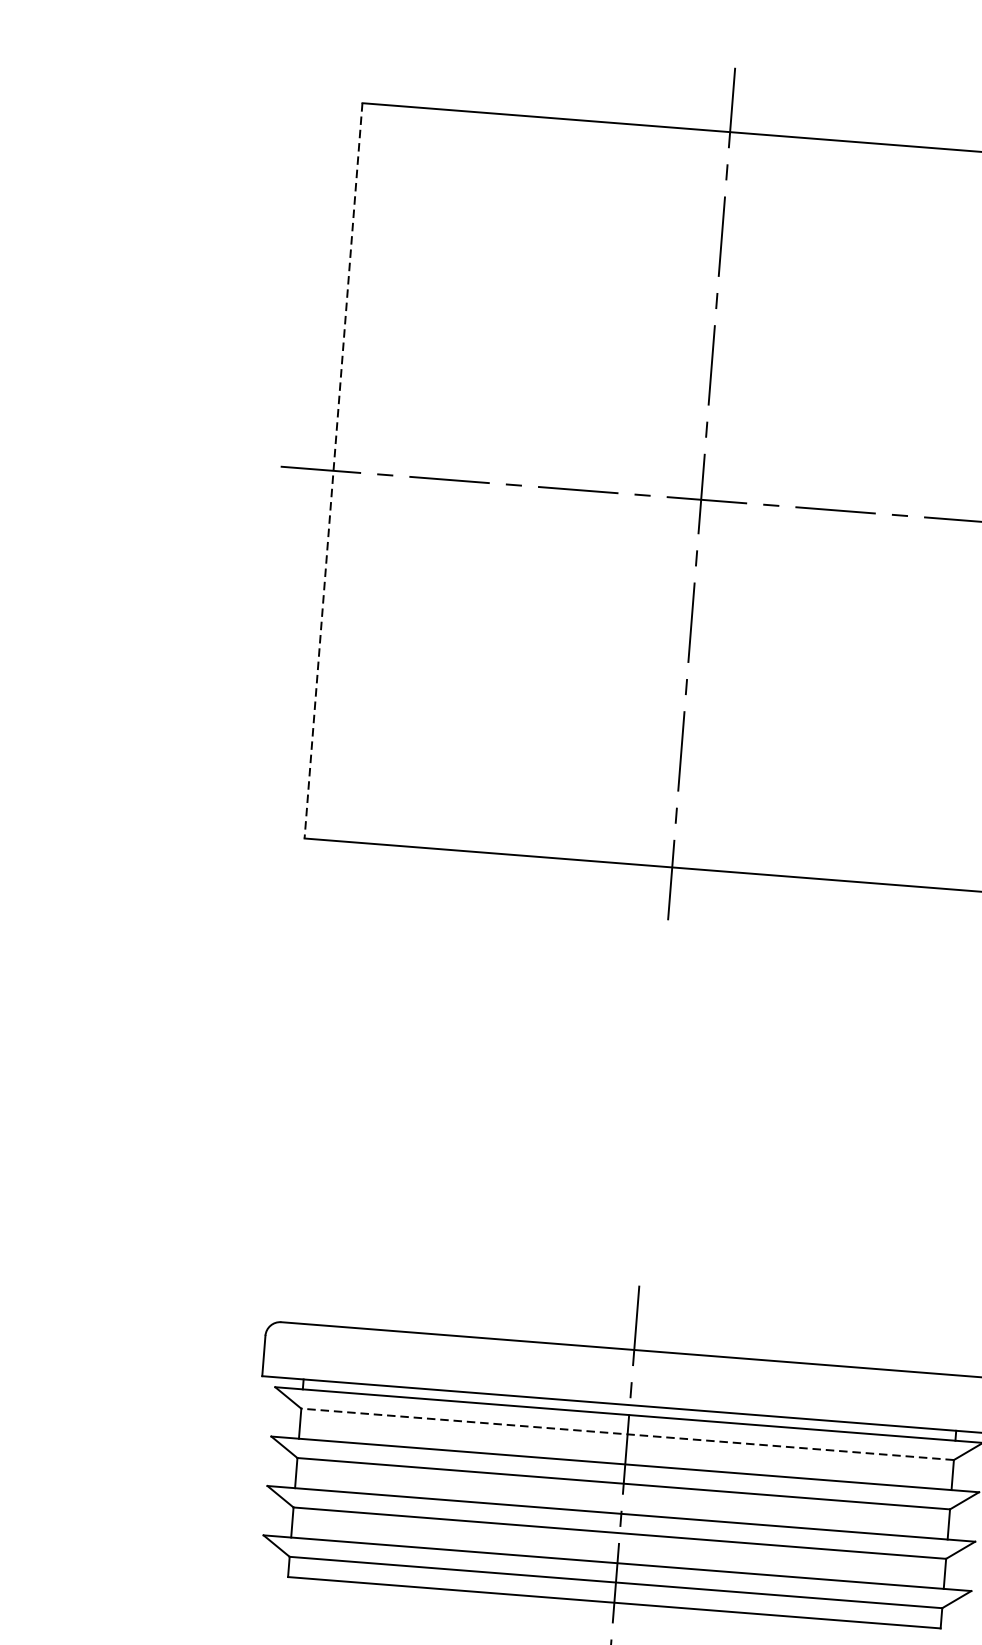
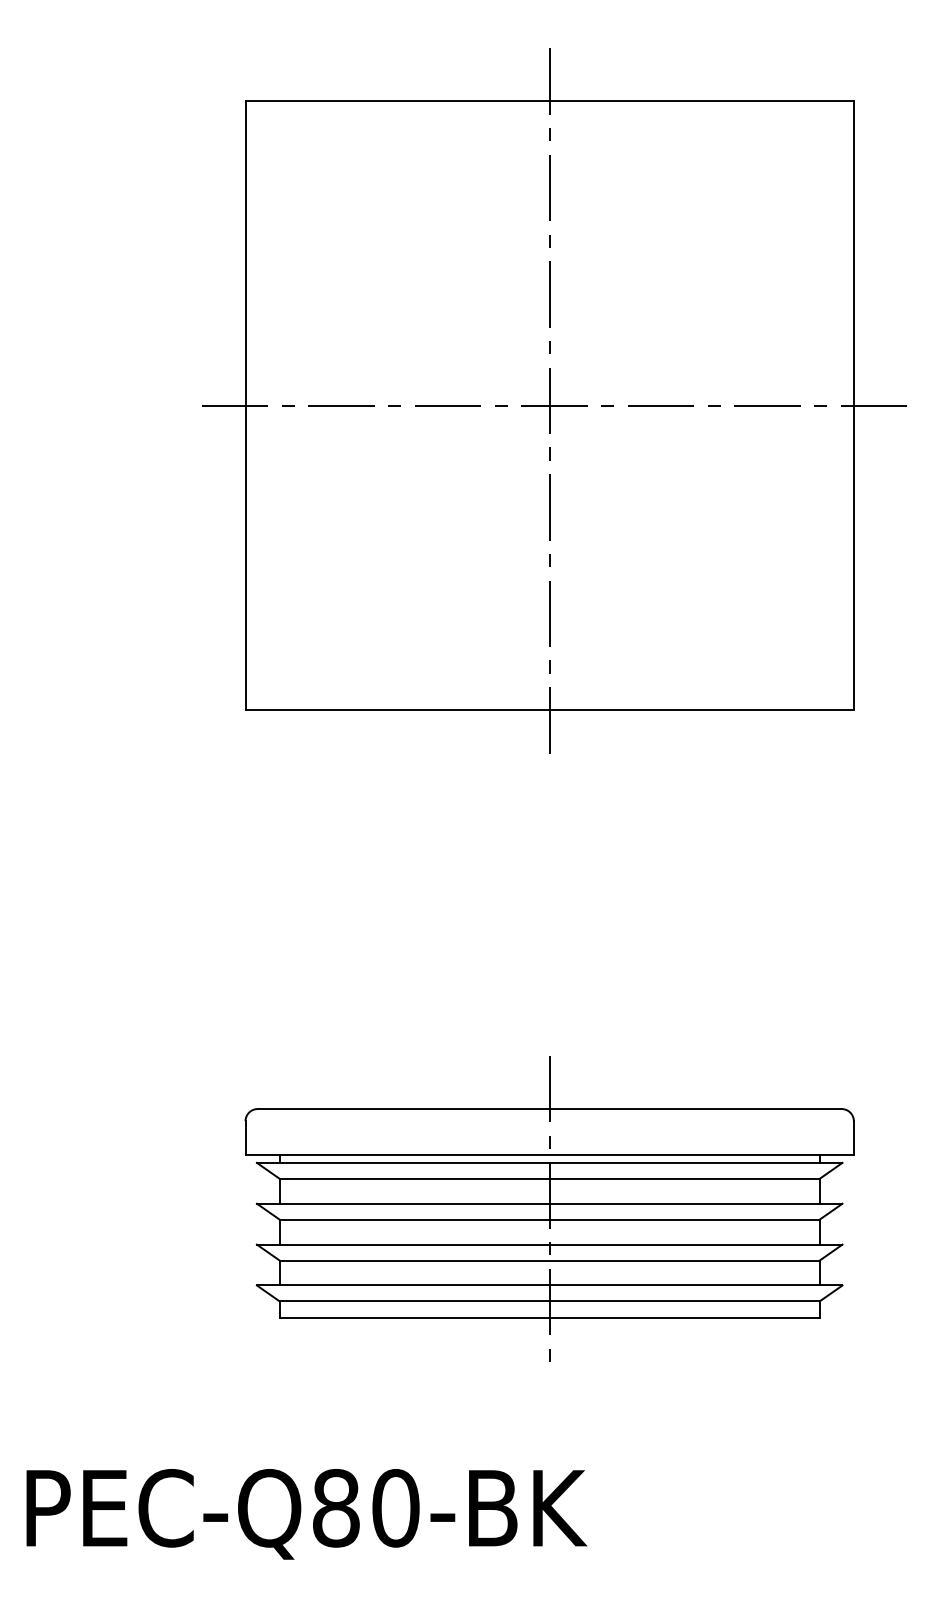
line: (333, 471) -> (245, 406), dashed -> solid
line: (627, 1433) -> (549, 1178), dashed -> solid

